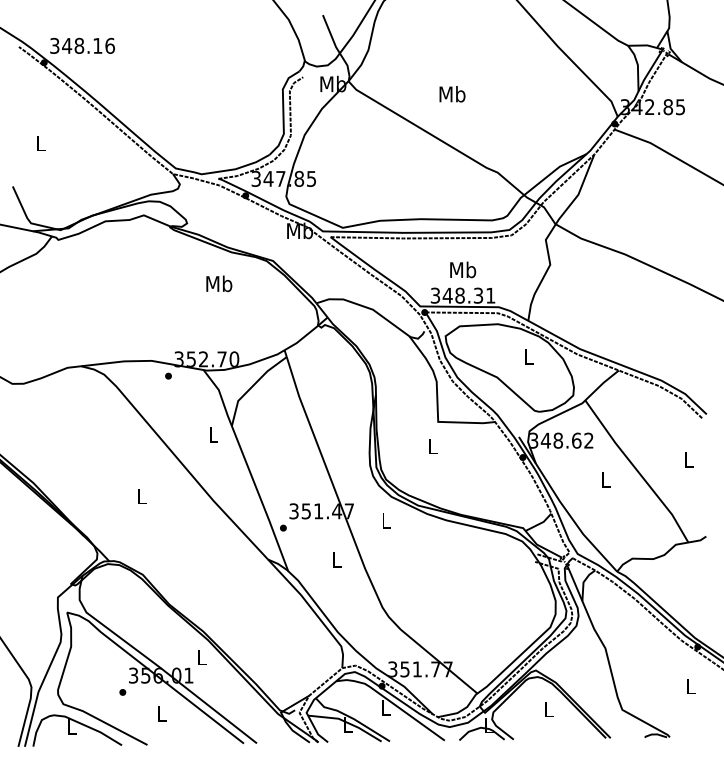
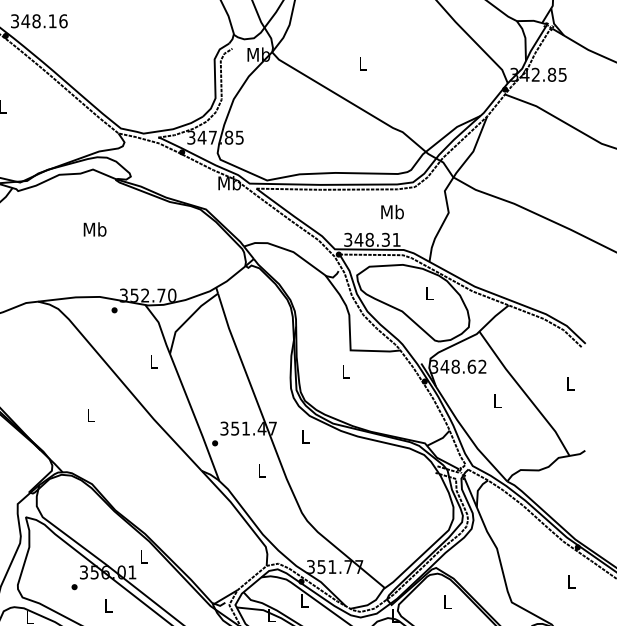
text: (452, 94) -> (363, 63), Mb -> L
text: (463, 269) -> (392, 211), moved
text: (219, 283) -> (95, 229), moved

